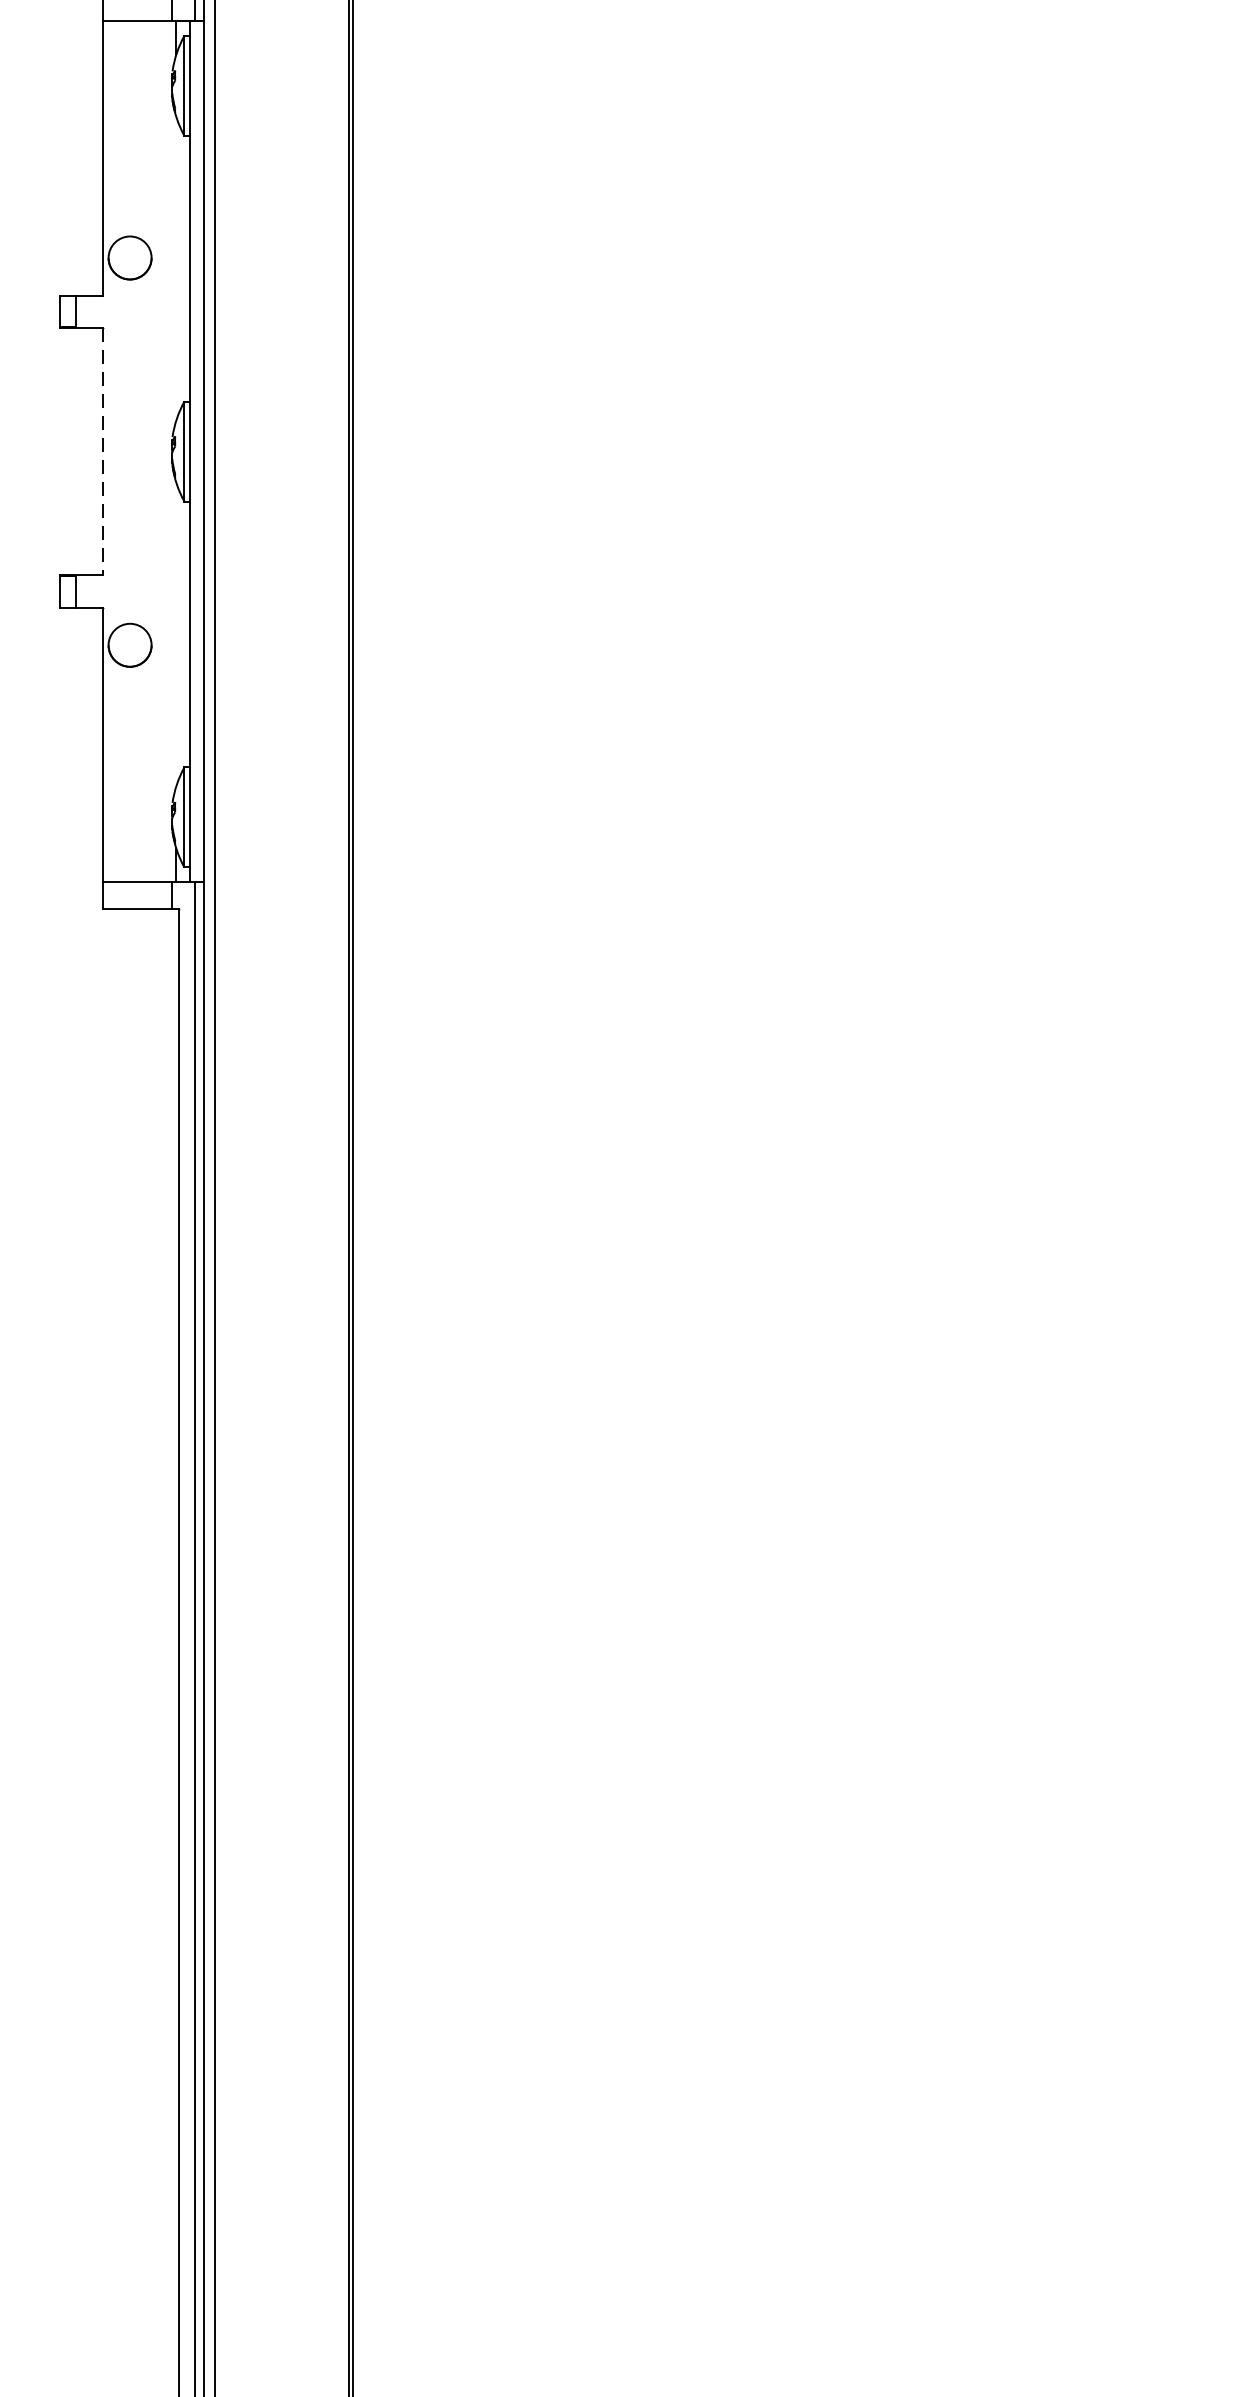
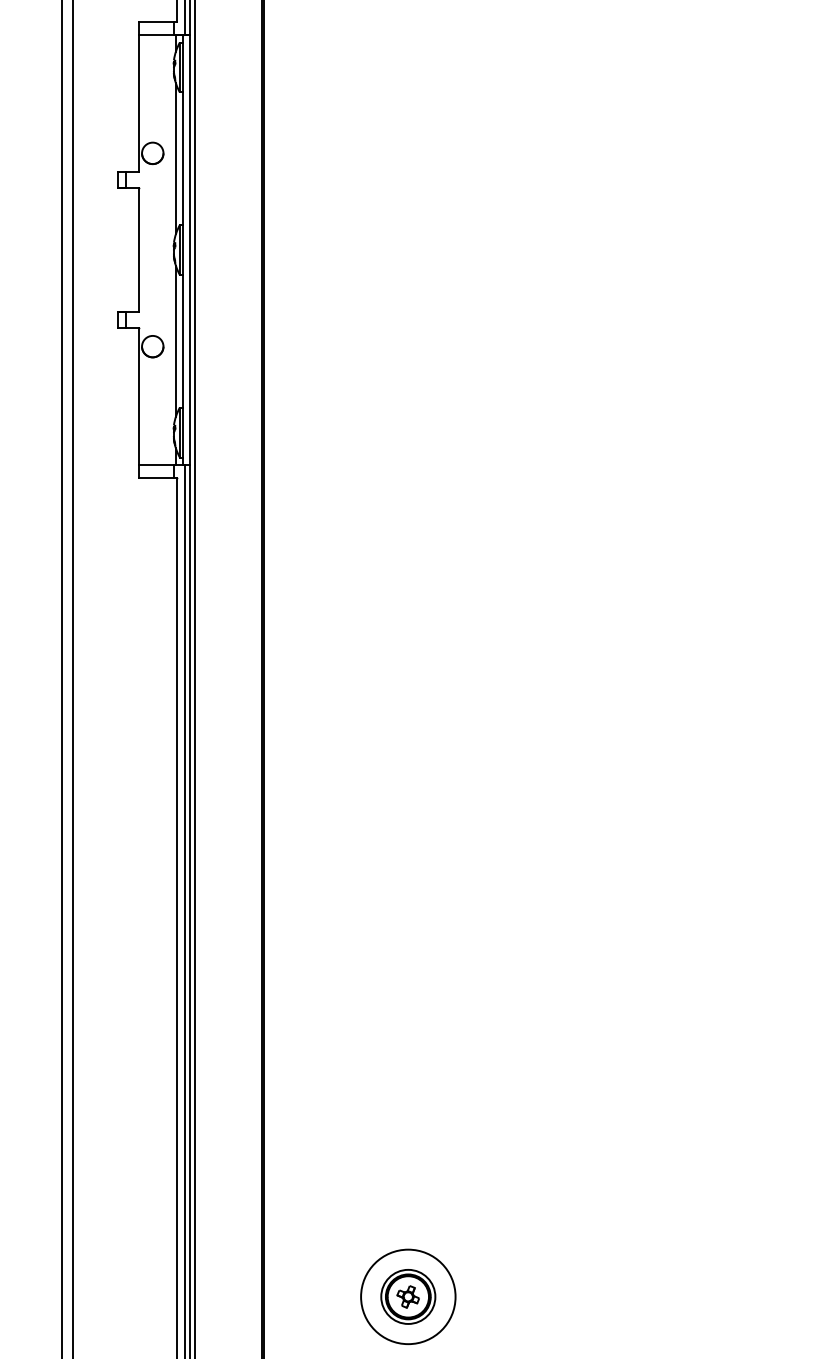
line: (175, 268) -> (175, 158), added
line: (103, 452) -> (139, 250), dashed -> solid
line: (175, 632) -> (175, 340), added

